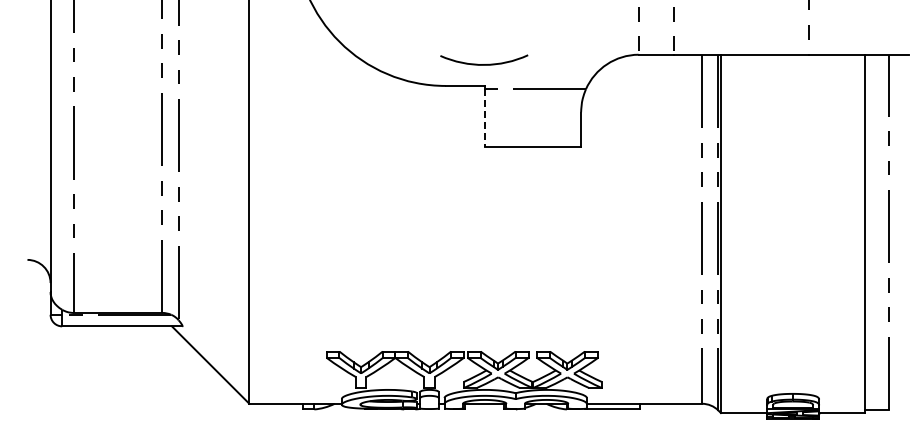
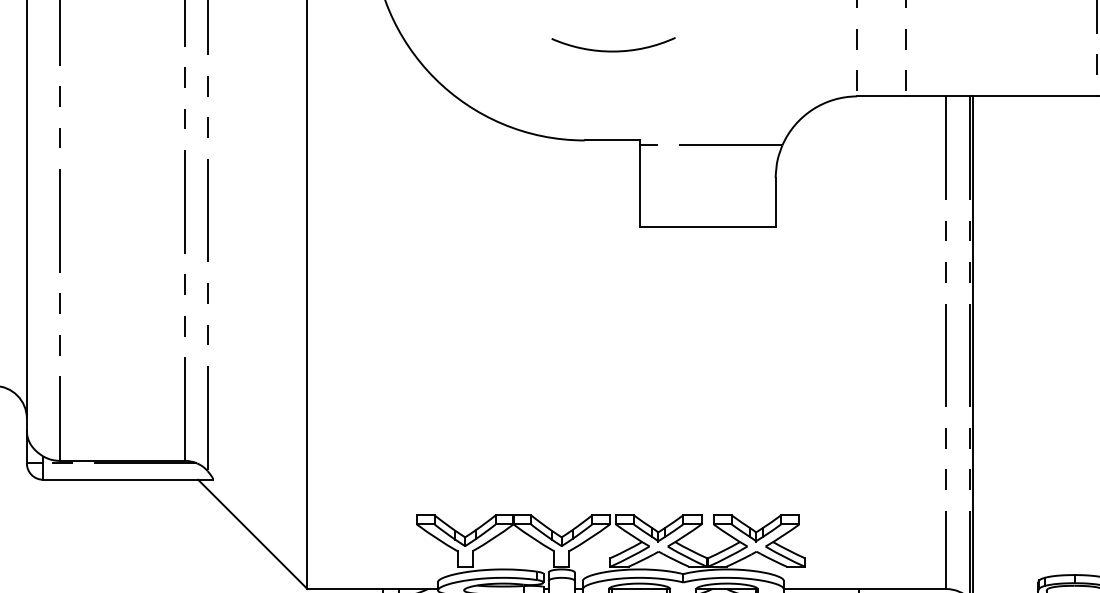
arc: (484, 64) -> (613, 50), moved
line: (485, 118) -> (640, 186), dashed -> solid

